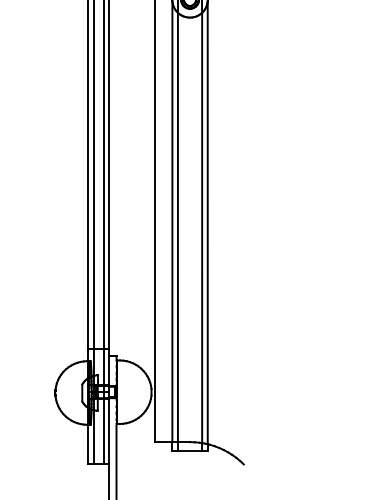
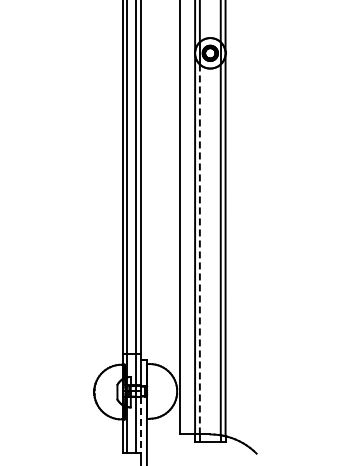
line: (177, 227) -> (199, 249), solid -> dashed
line: (109, 431) -> (140, 425), solid -> dashed

